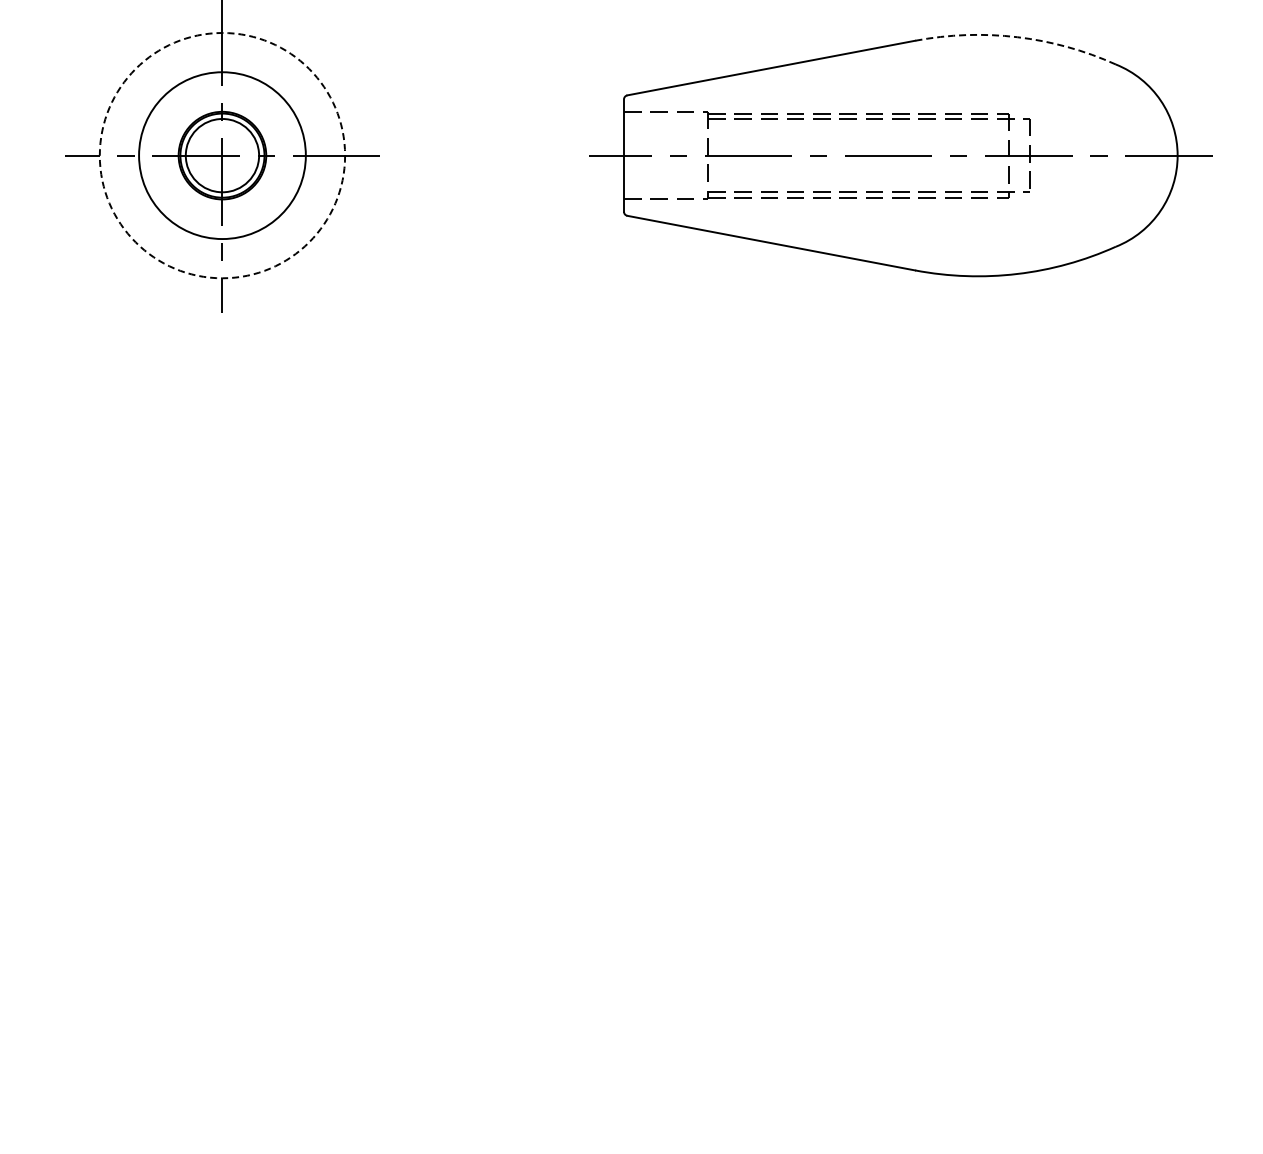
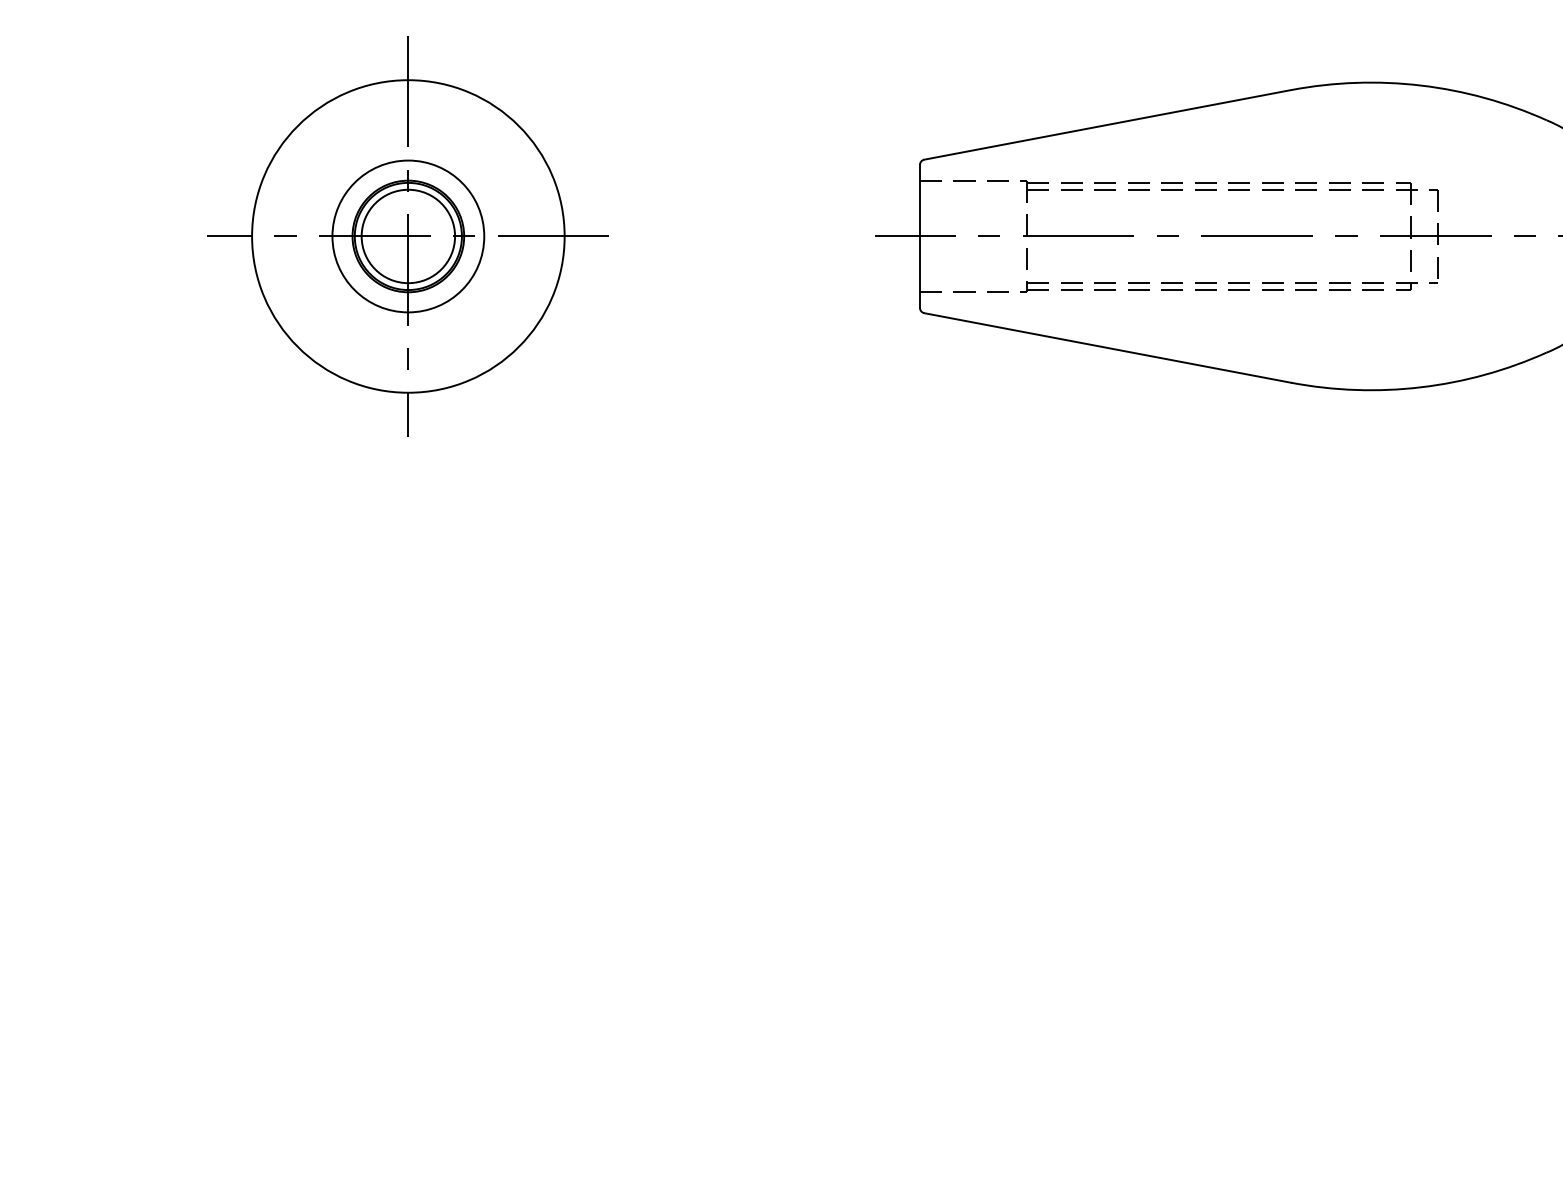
arc: (1017, 37) -> (1421, 85), dashed -> solid
circle: (222, 155) -> (408, 236), dashed -> solid
circle: (222, 155) -> (408, 236), size x0.71

